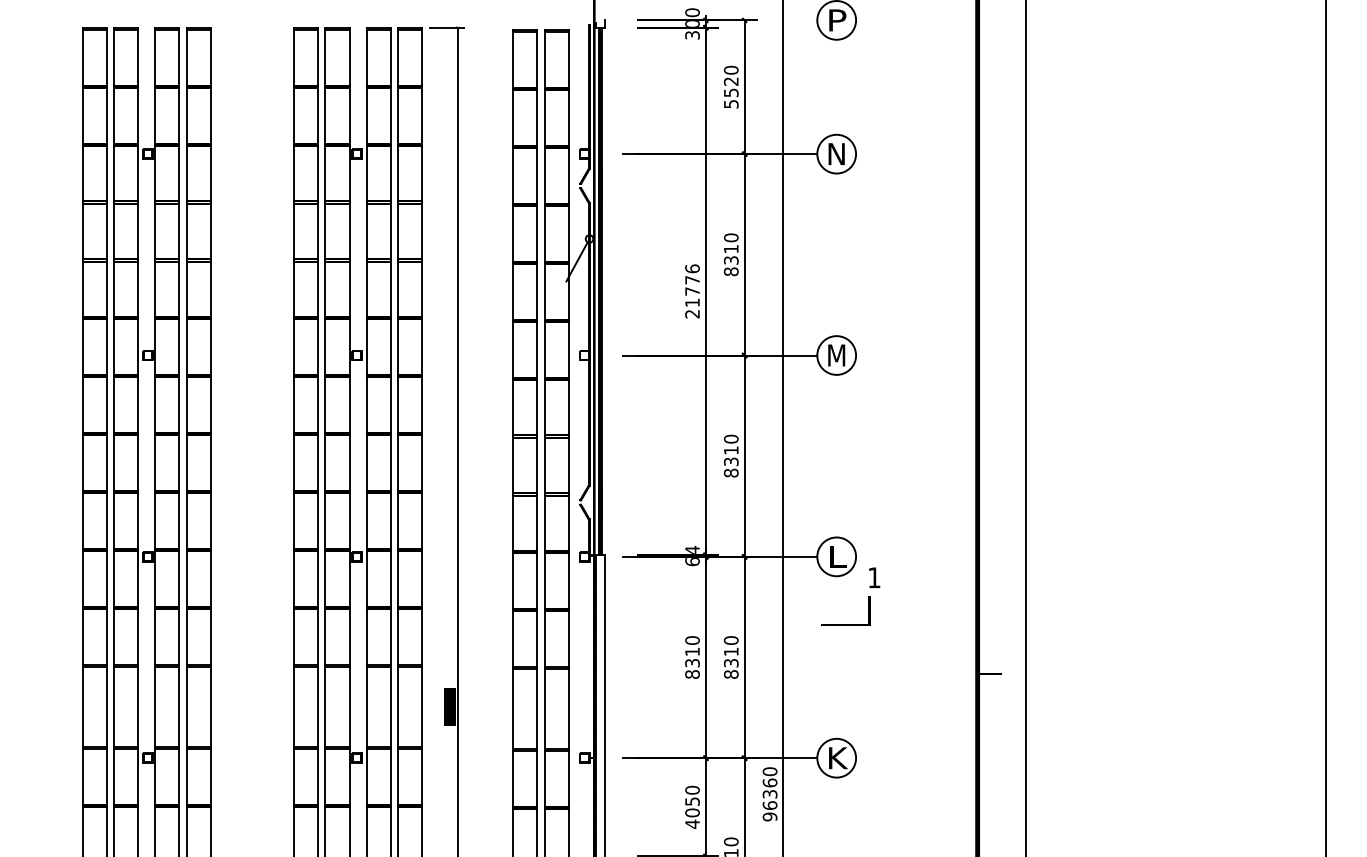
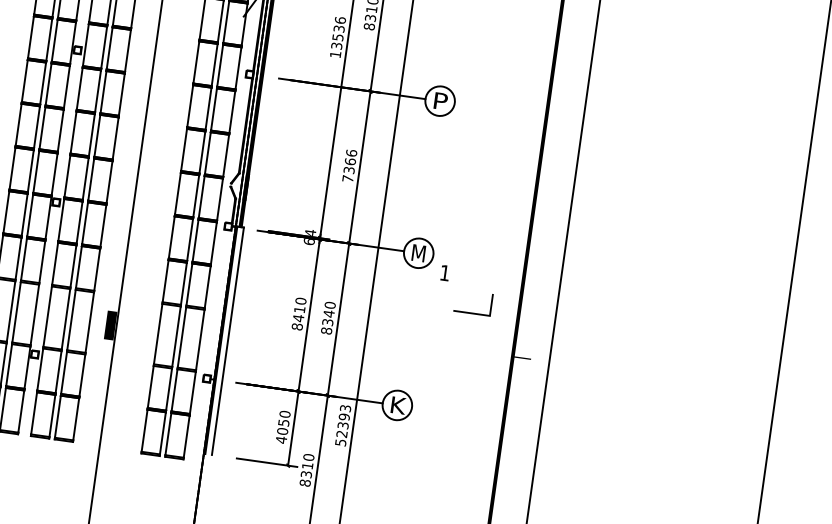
text: (692, 297) -> (337, 42), 21776 -> 13536
text: (837, 355) -> (440, 101), M -> P
text: (730, 455) -> (349, 165), 8310 -> 7366
text: (837, 556) -> (419, 253), L -> M
line: (845, 624) -> (471, 312), moved
text: (731, 651) -> (329, 313), 8310 -> 8340
text: (692, 662) -> (298, 317), 8310 -> 8410
text: (769, 794) -> (342, 425), 96360 -> 52393

